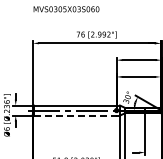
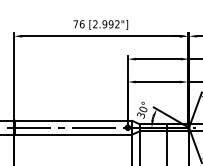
line: (75, 115) -> (71, 134), dashed -> solid

